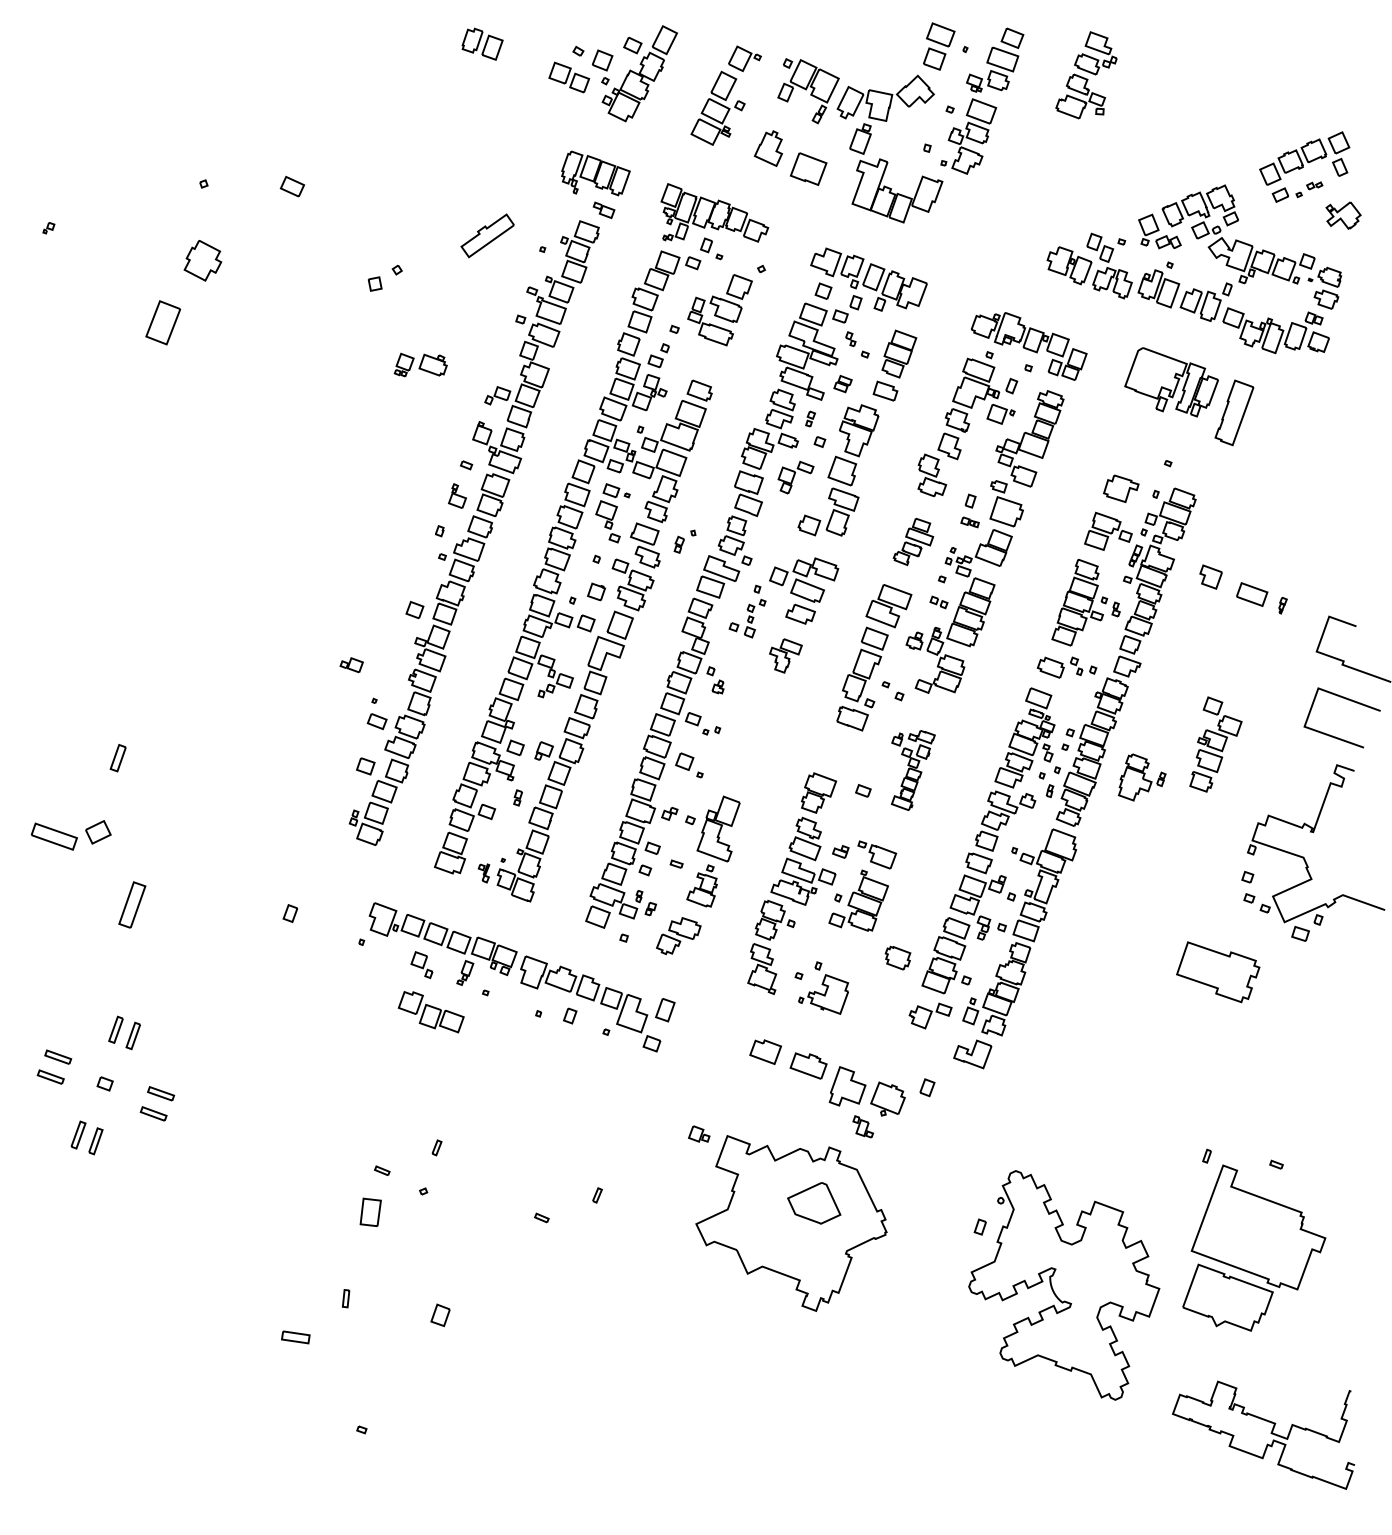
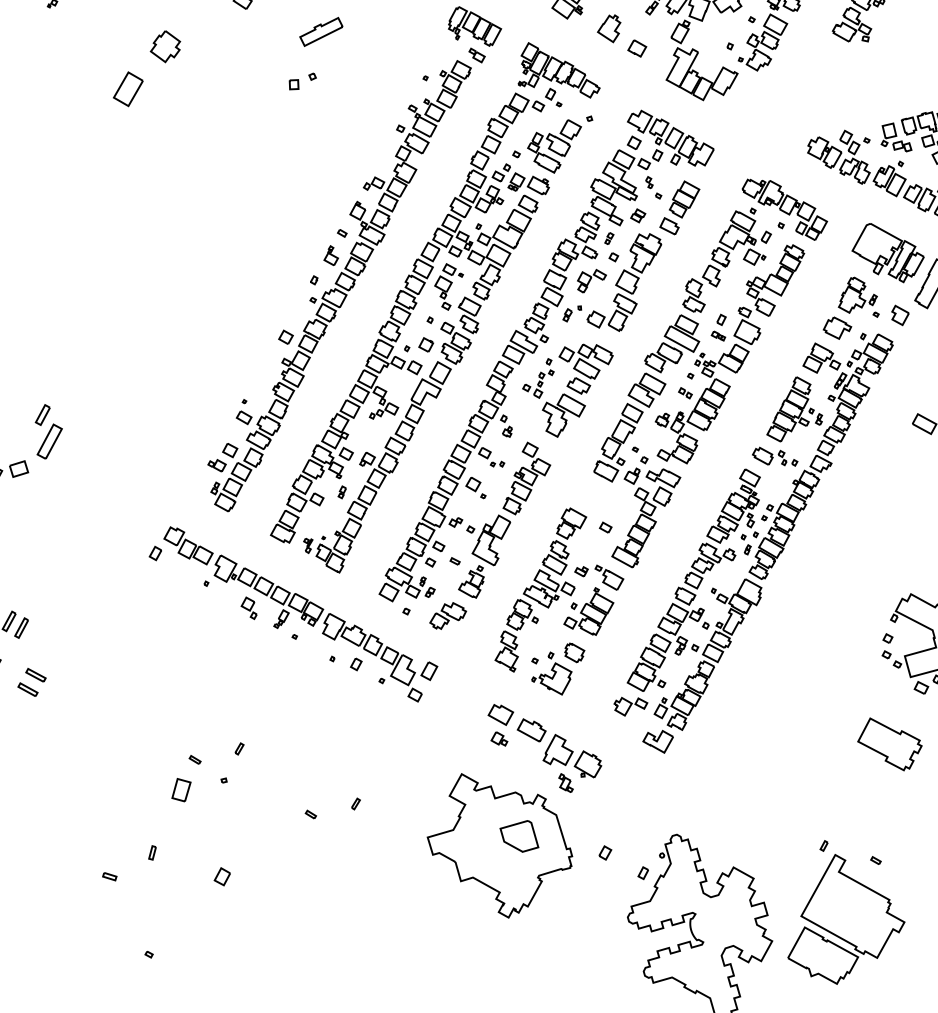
part: (808, 169) -> (637, 48), size x0.62
part: (487, 235) -> (321, 31), moved
part: (420, 364) -> (529, 183), moved
part: (684, 541) -> (572, 313), moved
part: (913, 541) -> (673, 343), size x1.67
part: (1210, 576) -> (899, 315), moved
part: (785, 655) -> (562, 415), size x1.67
part: (351, 665) -> (216, 465), moved
part: (1215, 744) -> (527, 479), moved
part: (913, 770) -> (646, 518), size x1.67
part: (1142, 777) -> (858, 296), moved
part: (132, 904) -> (49, 441), moved
part: (897, 957) -> (574, 652), moved
part: (1218, 972) -> (889, 745), moved
part: (430, 1012) -> (187, 545), moved
part: (927, 1087) -> (605, 852), moved
part: (699, 1133) -> (500, 738), moved
part: (295, 1337) -> (109, 876), size x0.62

